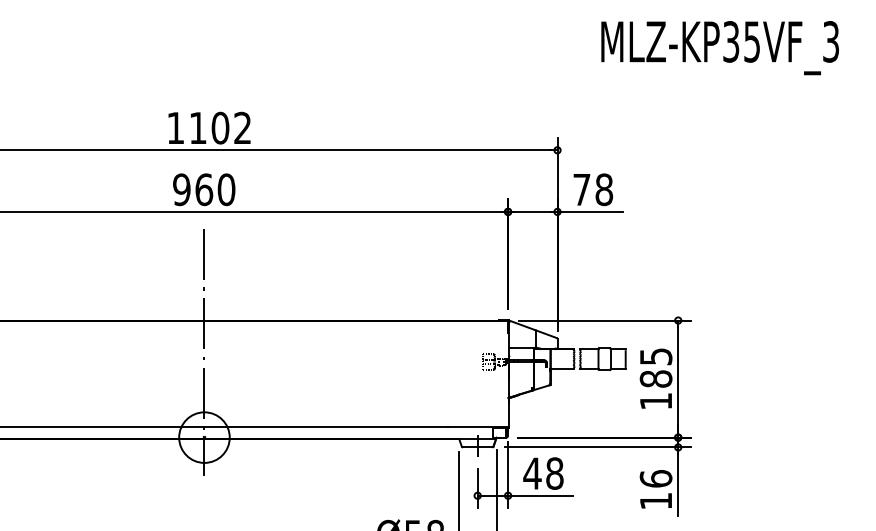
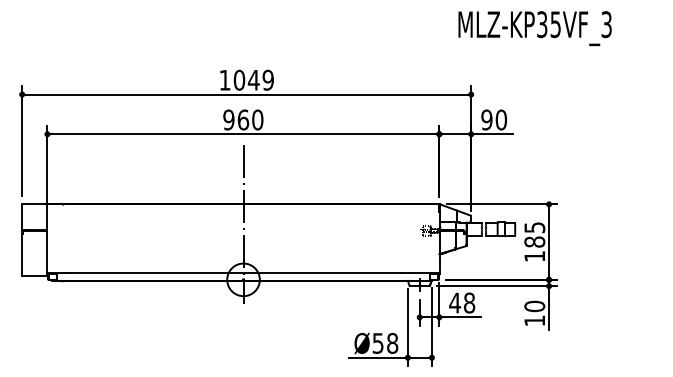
text: (719, 47) -> (534, 28), moved
text: (219, 126) -> (253, 79), 1102 -> 1049
text: (593, 188) -> (494, 119), 78 -> 90
text: (655, 478) -> (534, 306), 16 -> 10

